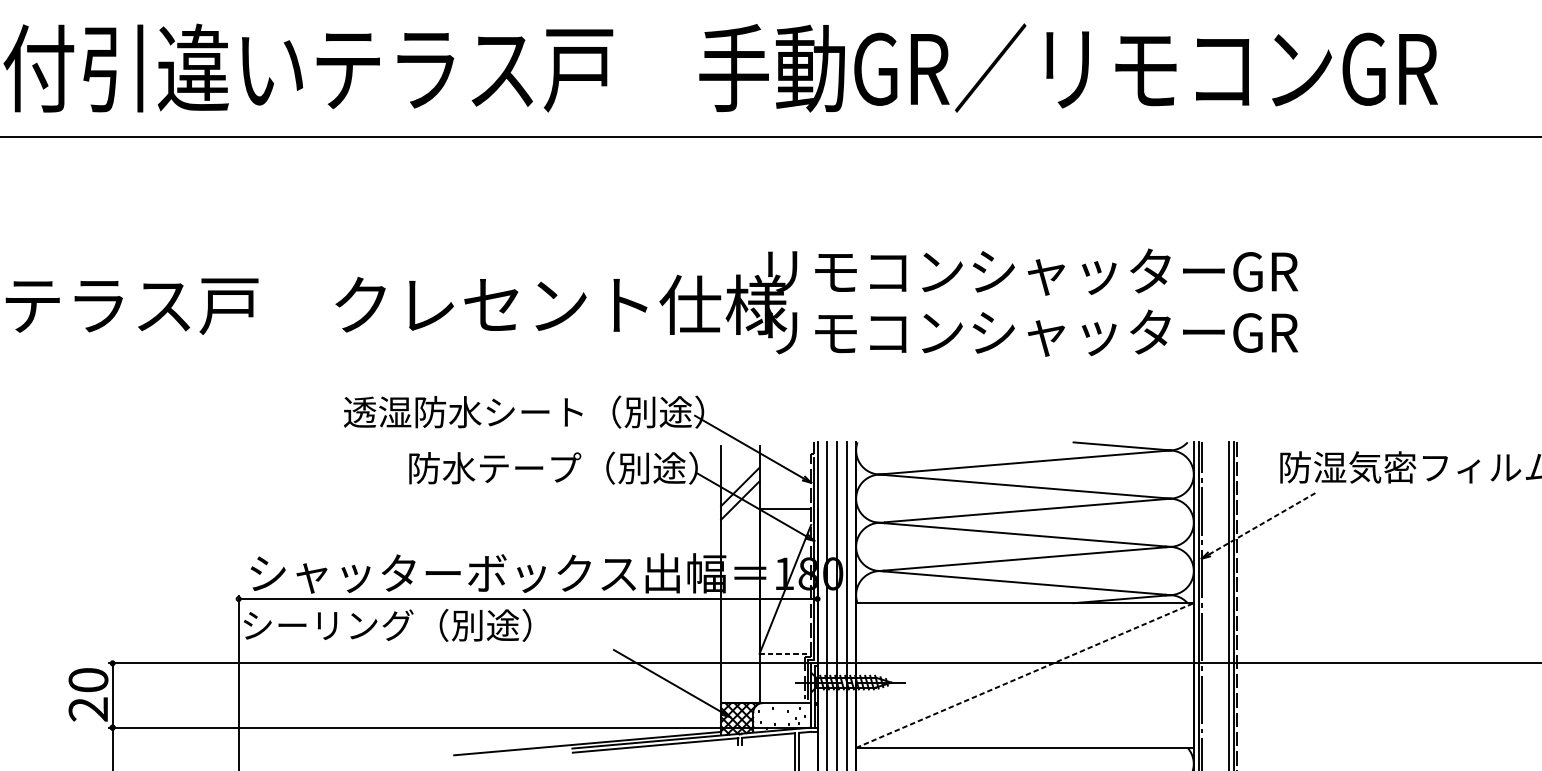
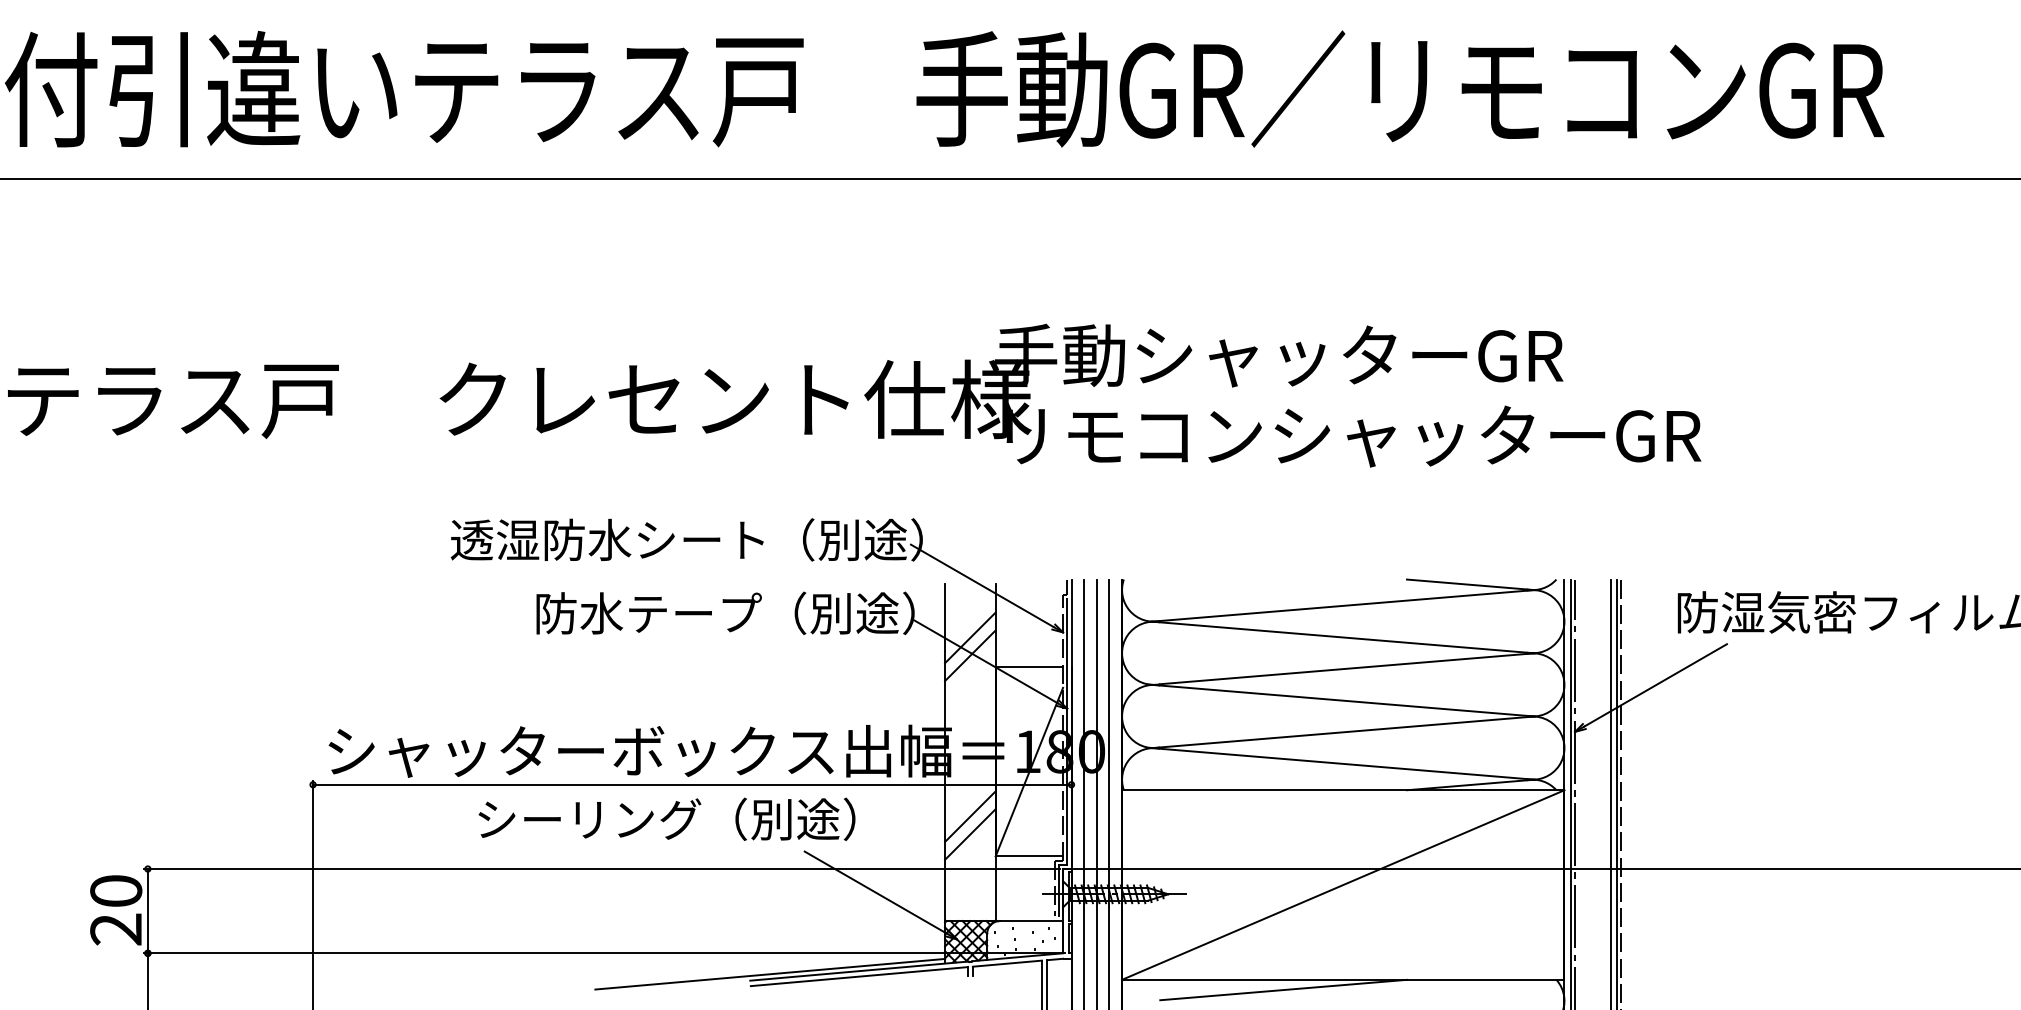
text: (1028, 271) -> (1348, 355), リモコンシャッターGR -> 手動シャッターGR
line: (1264, 523) -> (1656, 685), dashed -> solid
line: (740, 623) -> (970, 816), added
text: (387, 624) -> (666, 818), moved
line: (740, 636) -> (970, 834), added
line: (785, 653) -> (1029, 856), dashed -> solid
line: (1025, 675) -> (1343, 885), dashed -> solid
line: (979, 755) -> (1283, 989), added

